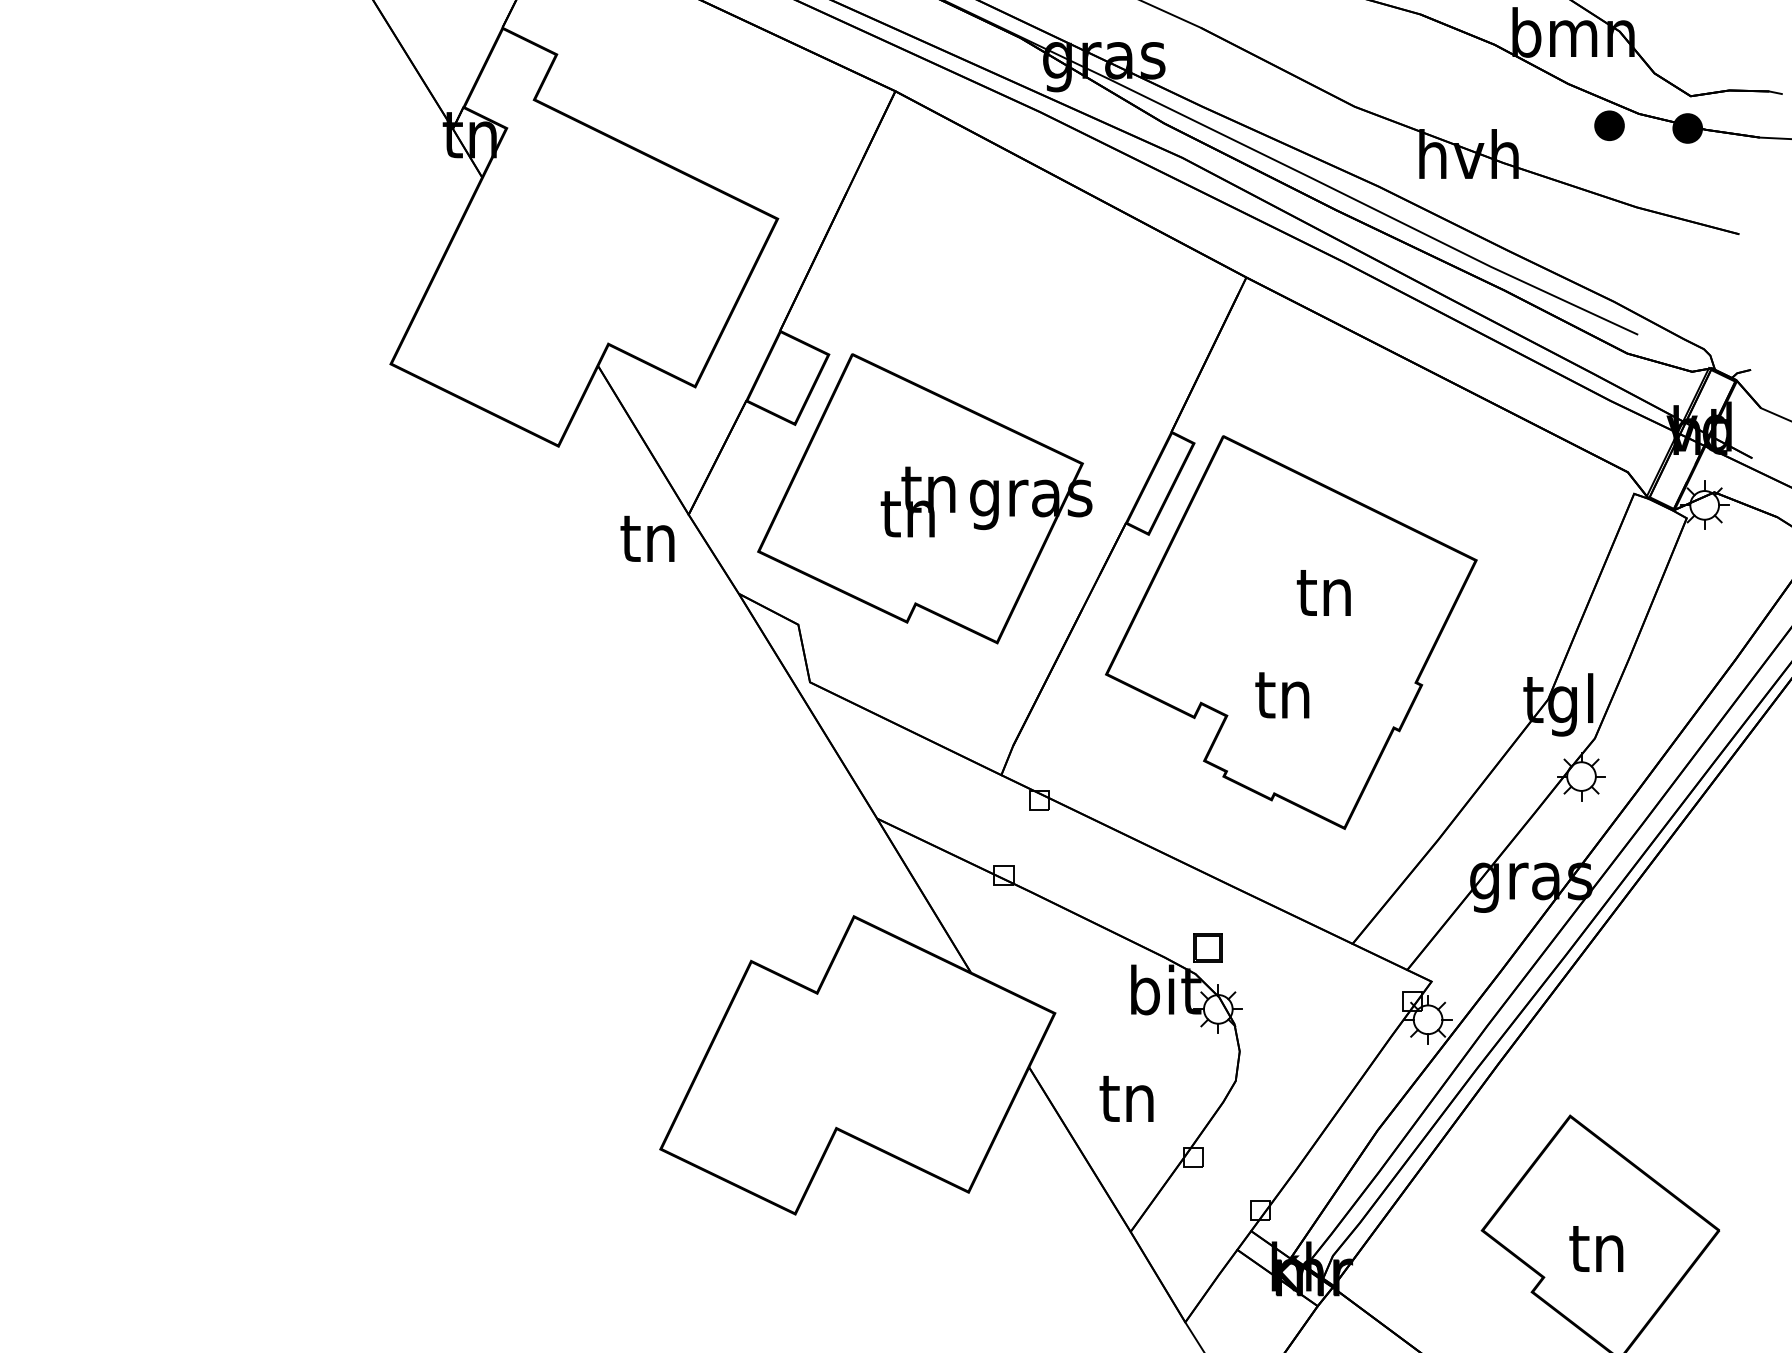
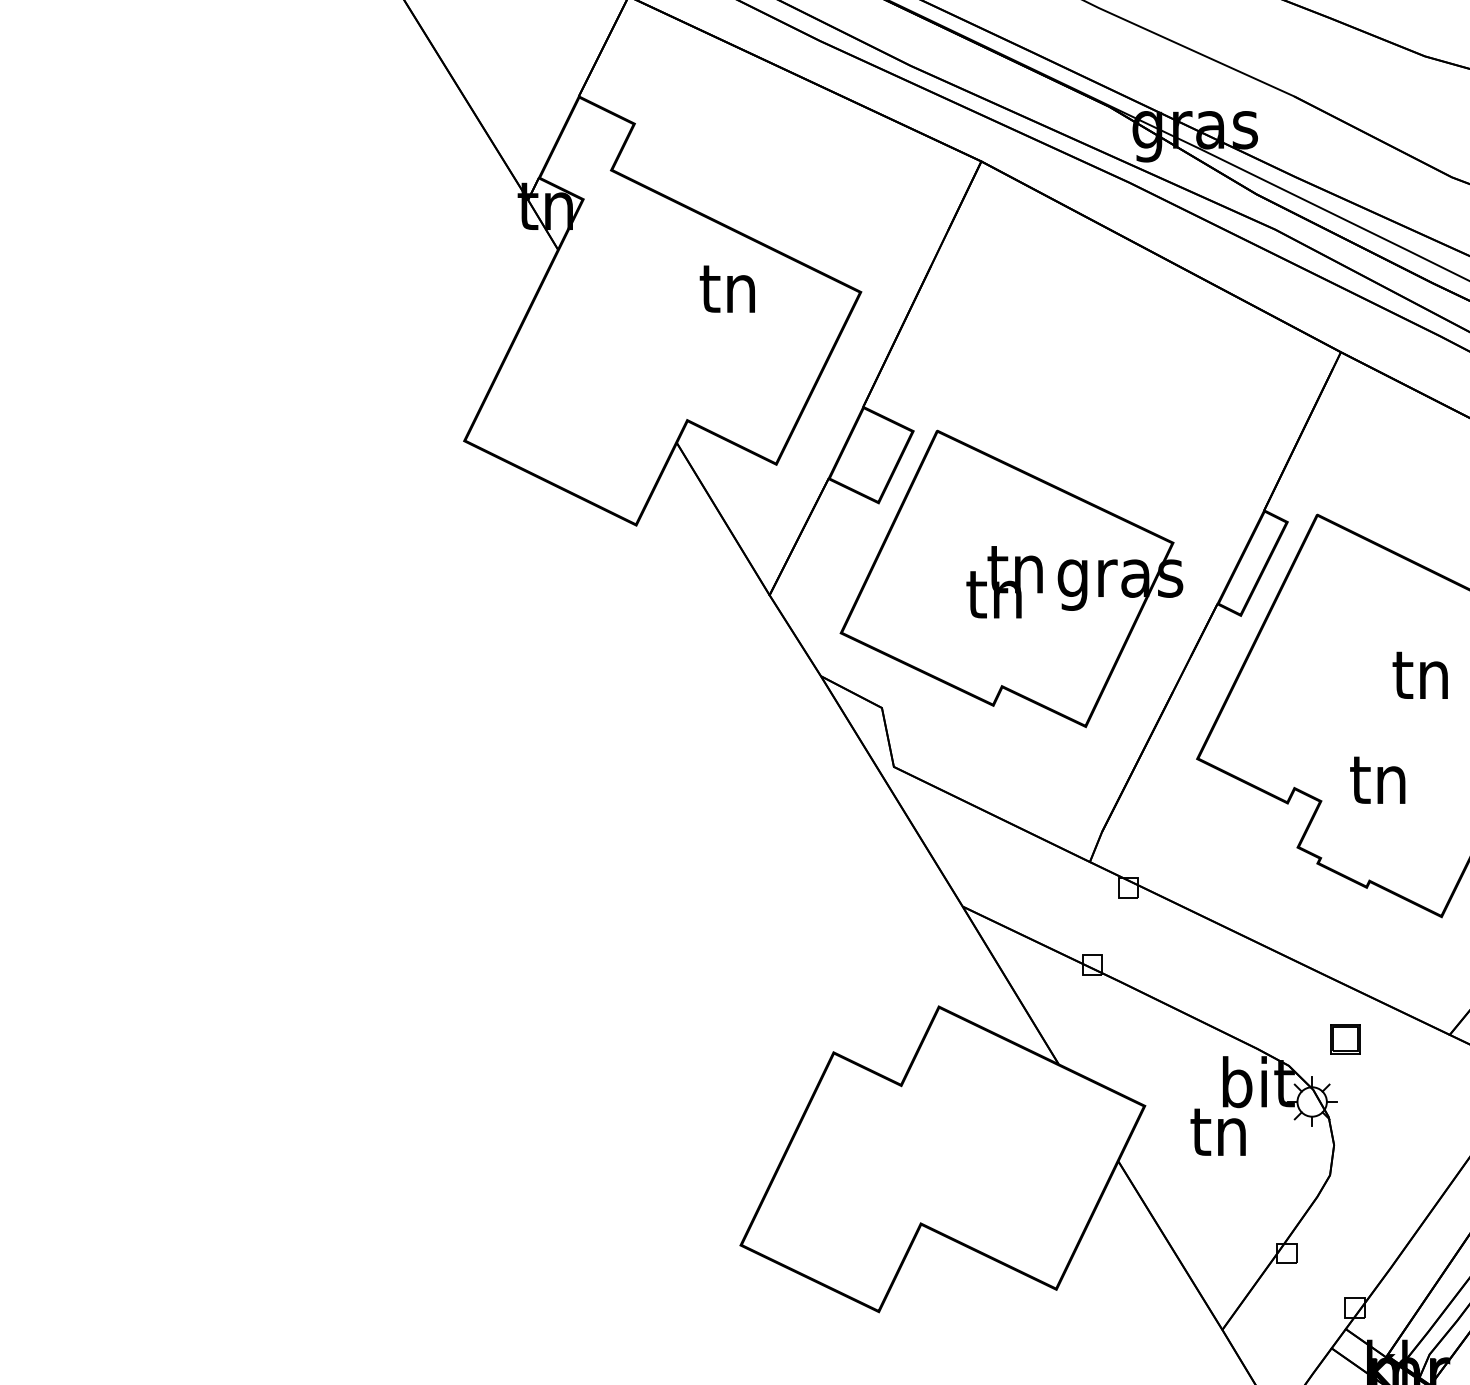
text: (647, 538) -> (727, 288), moved
part: (1207, 947) -> (1345, 1038), moved
text: (1126, 1098) -> (1218, 1131), moved

